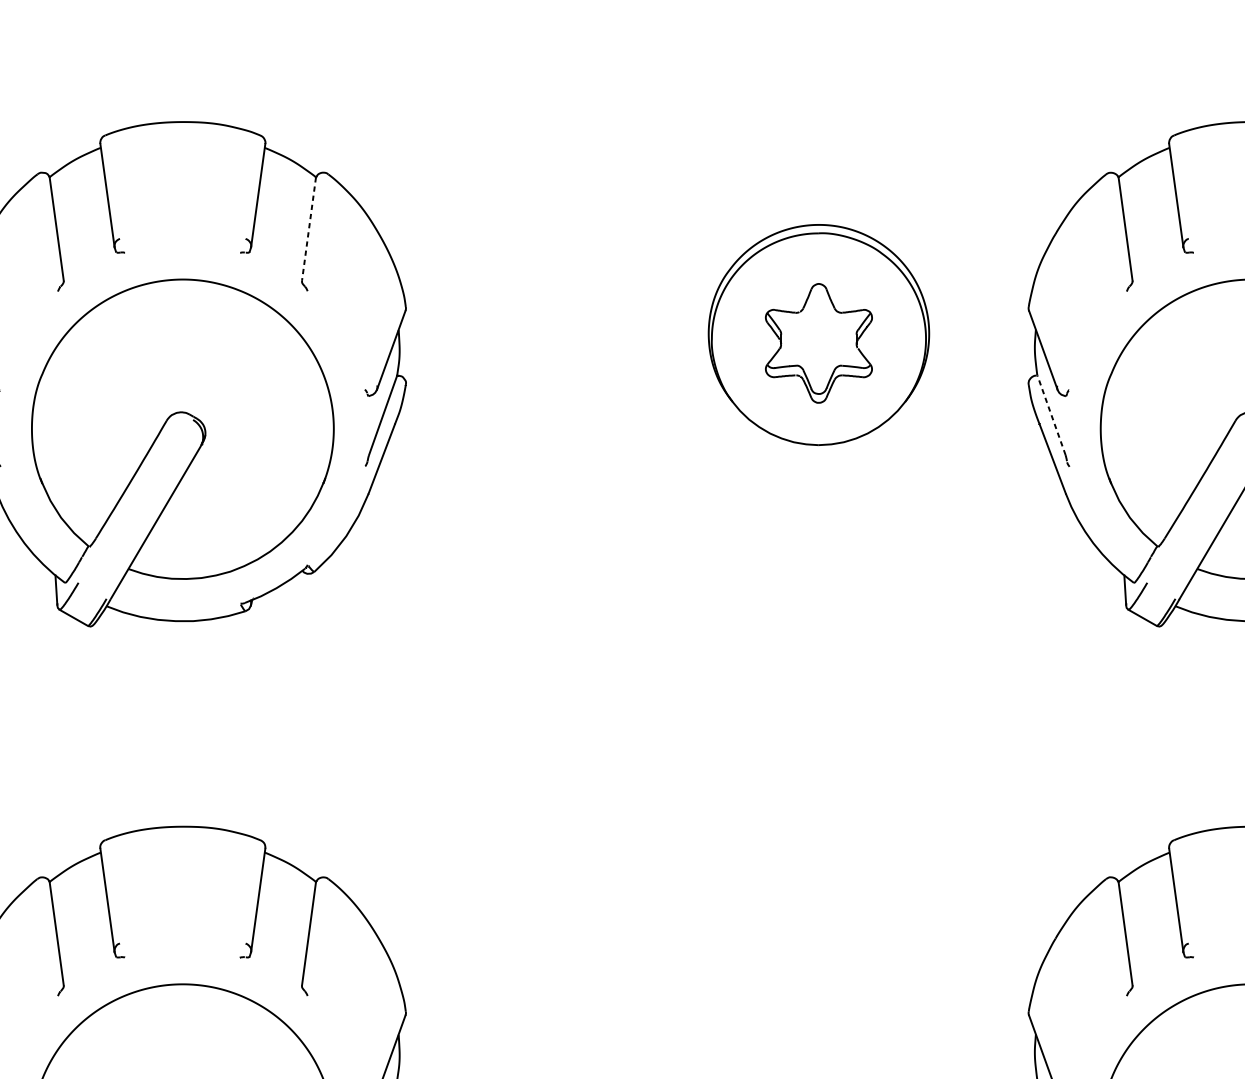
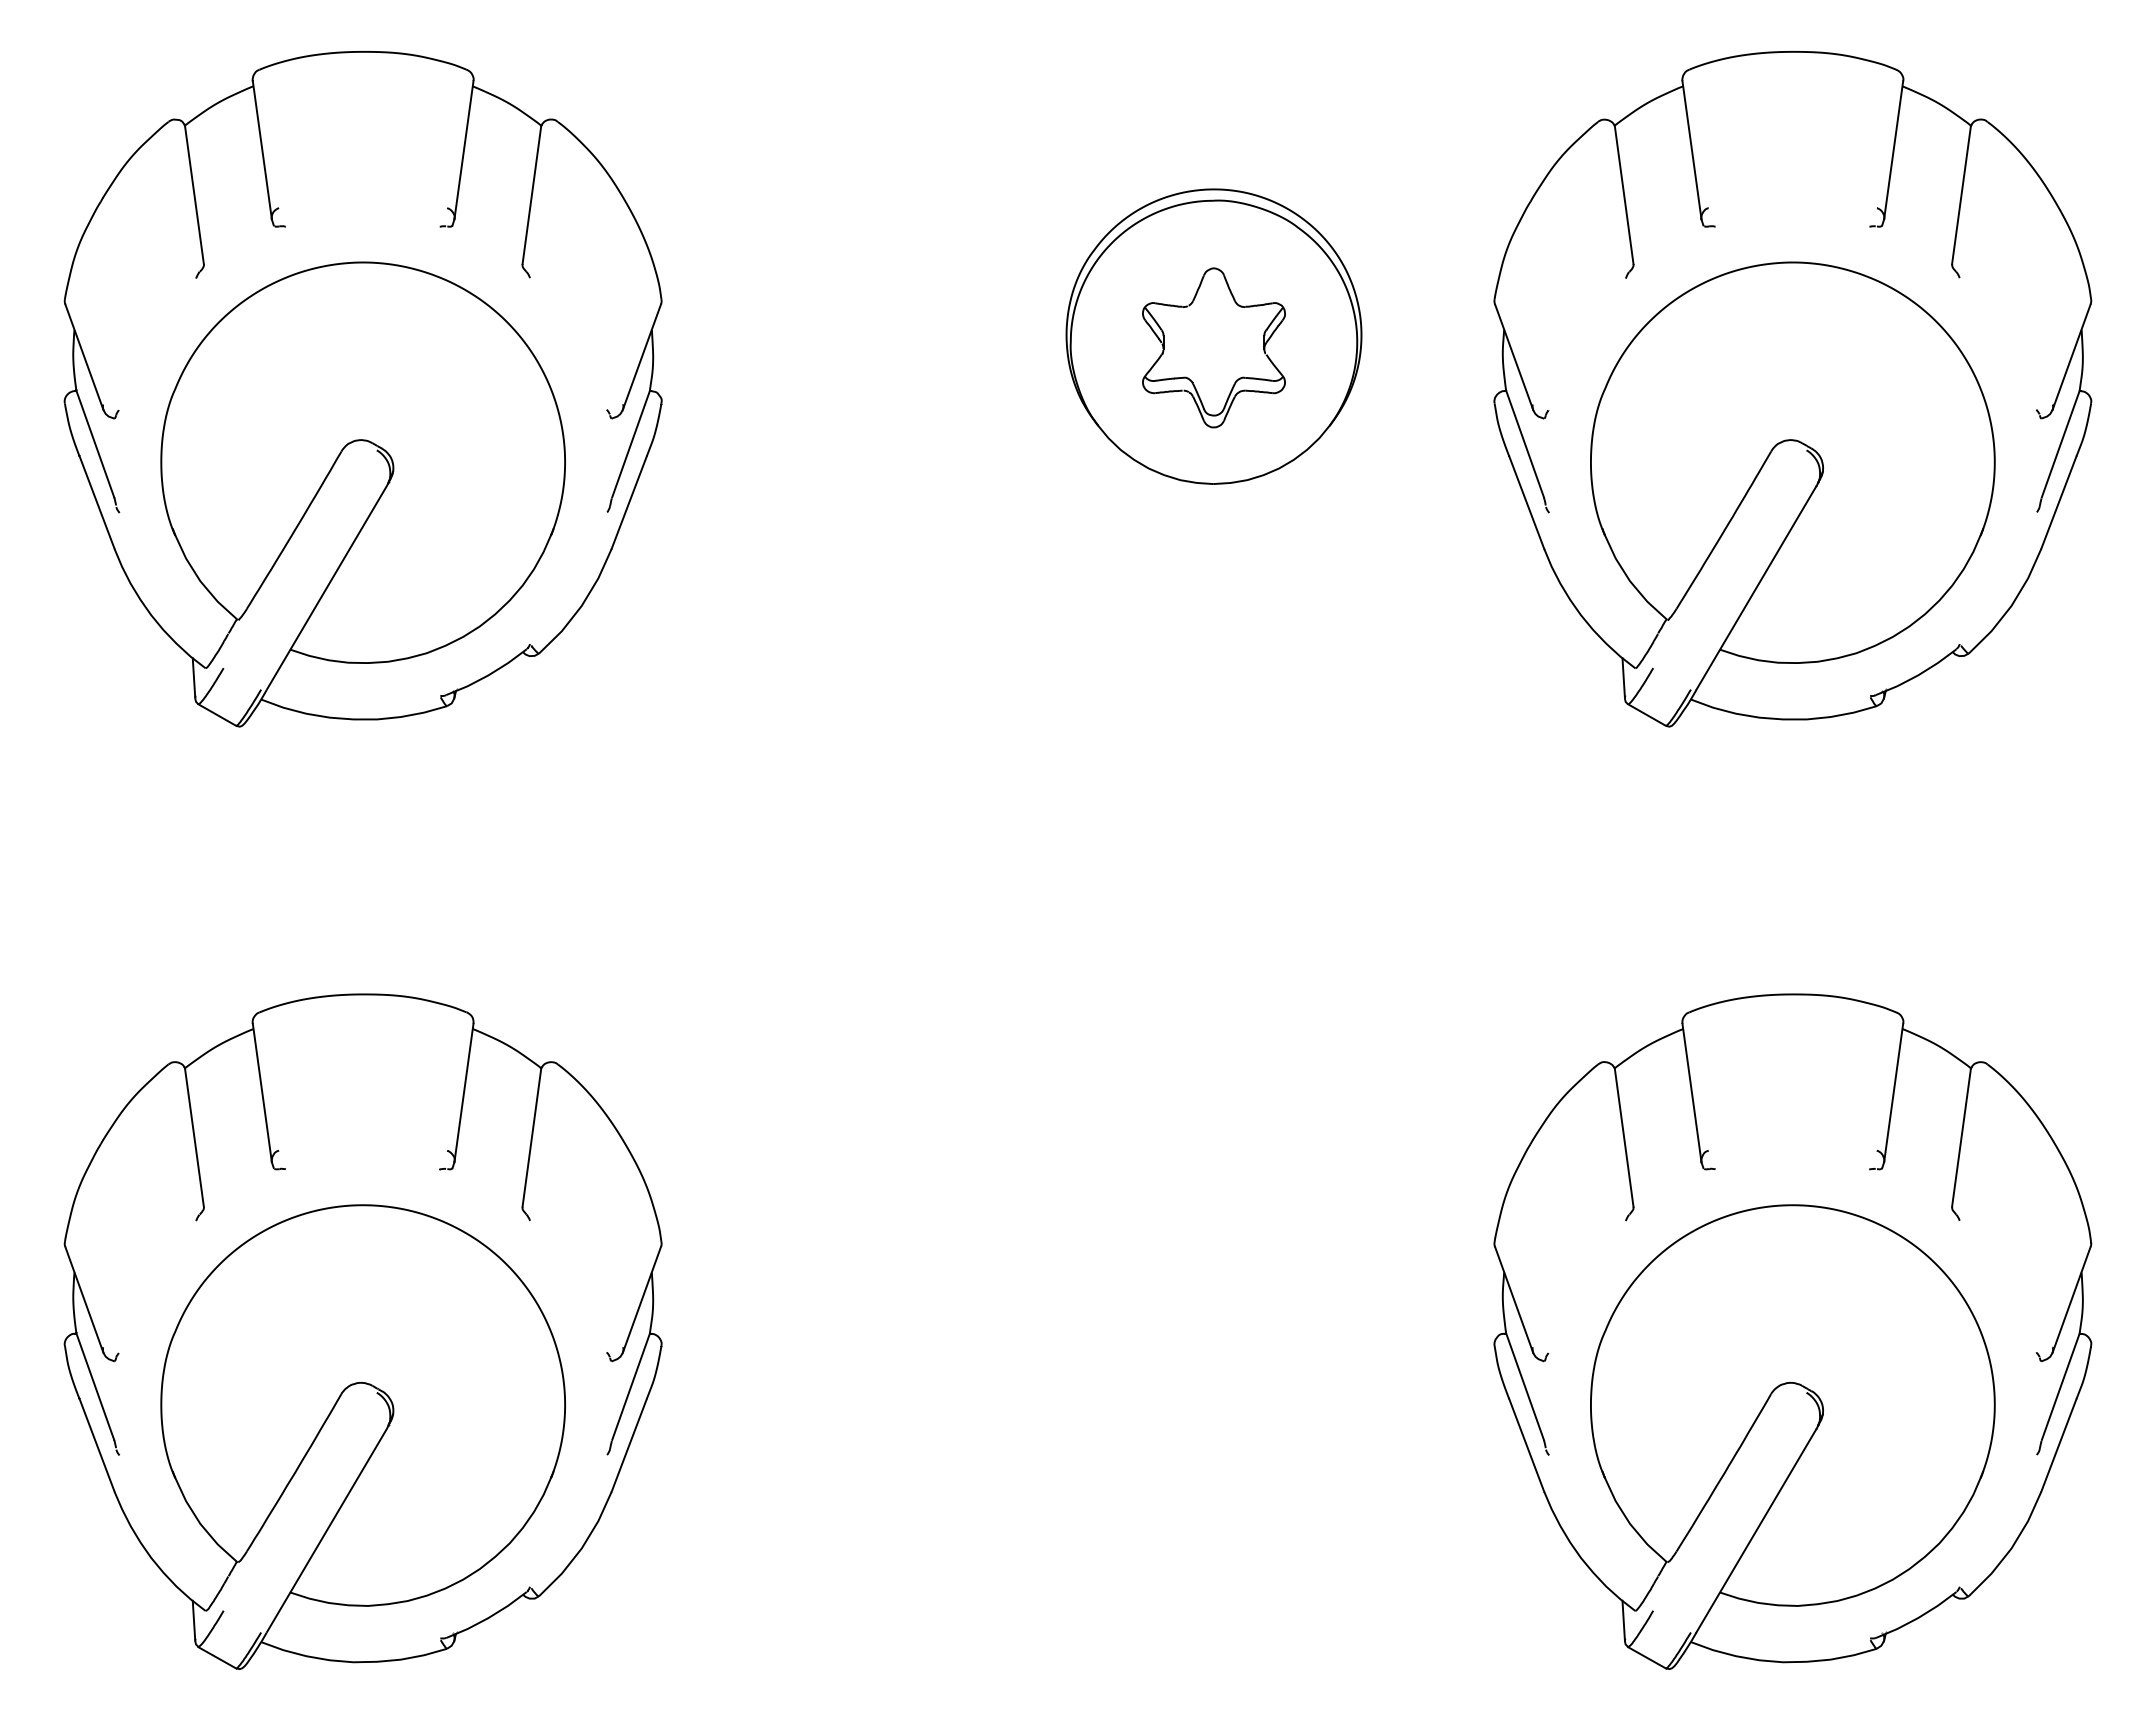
line: (308, 228) -> (531, 194), dashed -> solid
line: (1051, 414) -> (1524, 443), dashed -> solid

